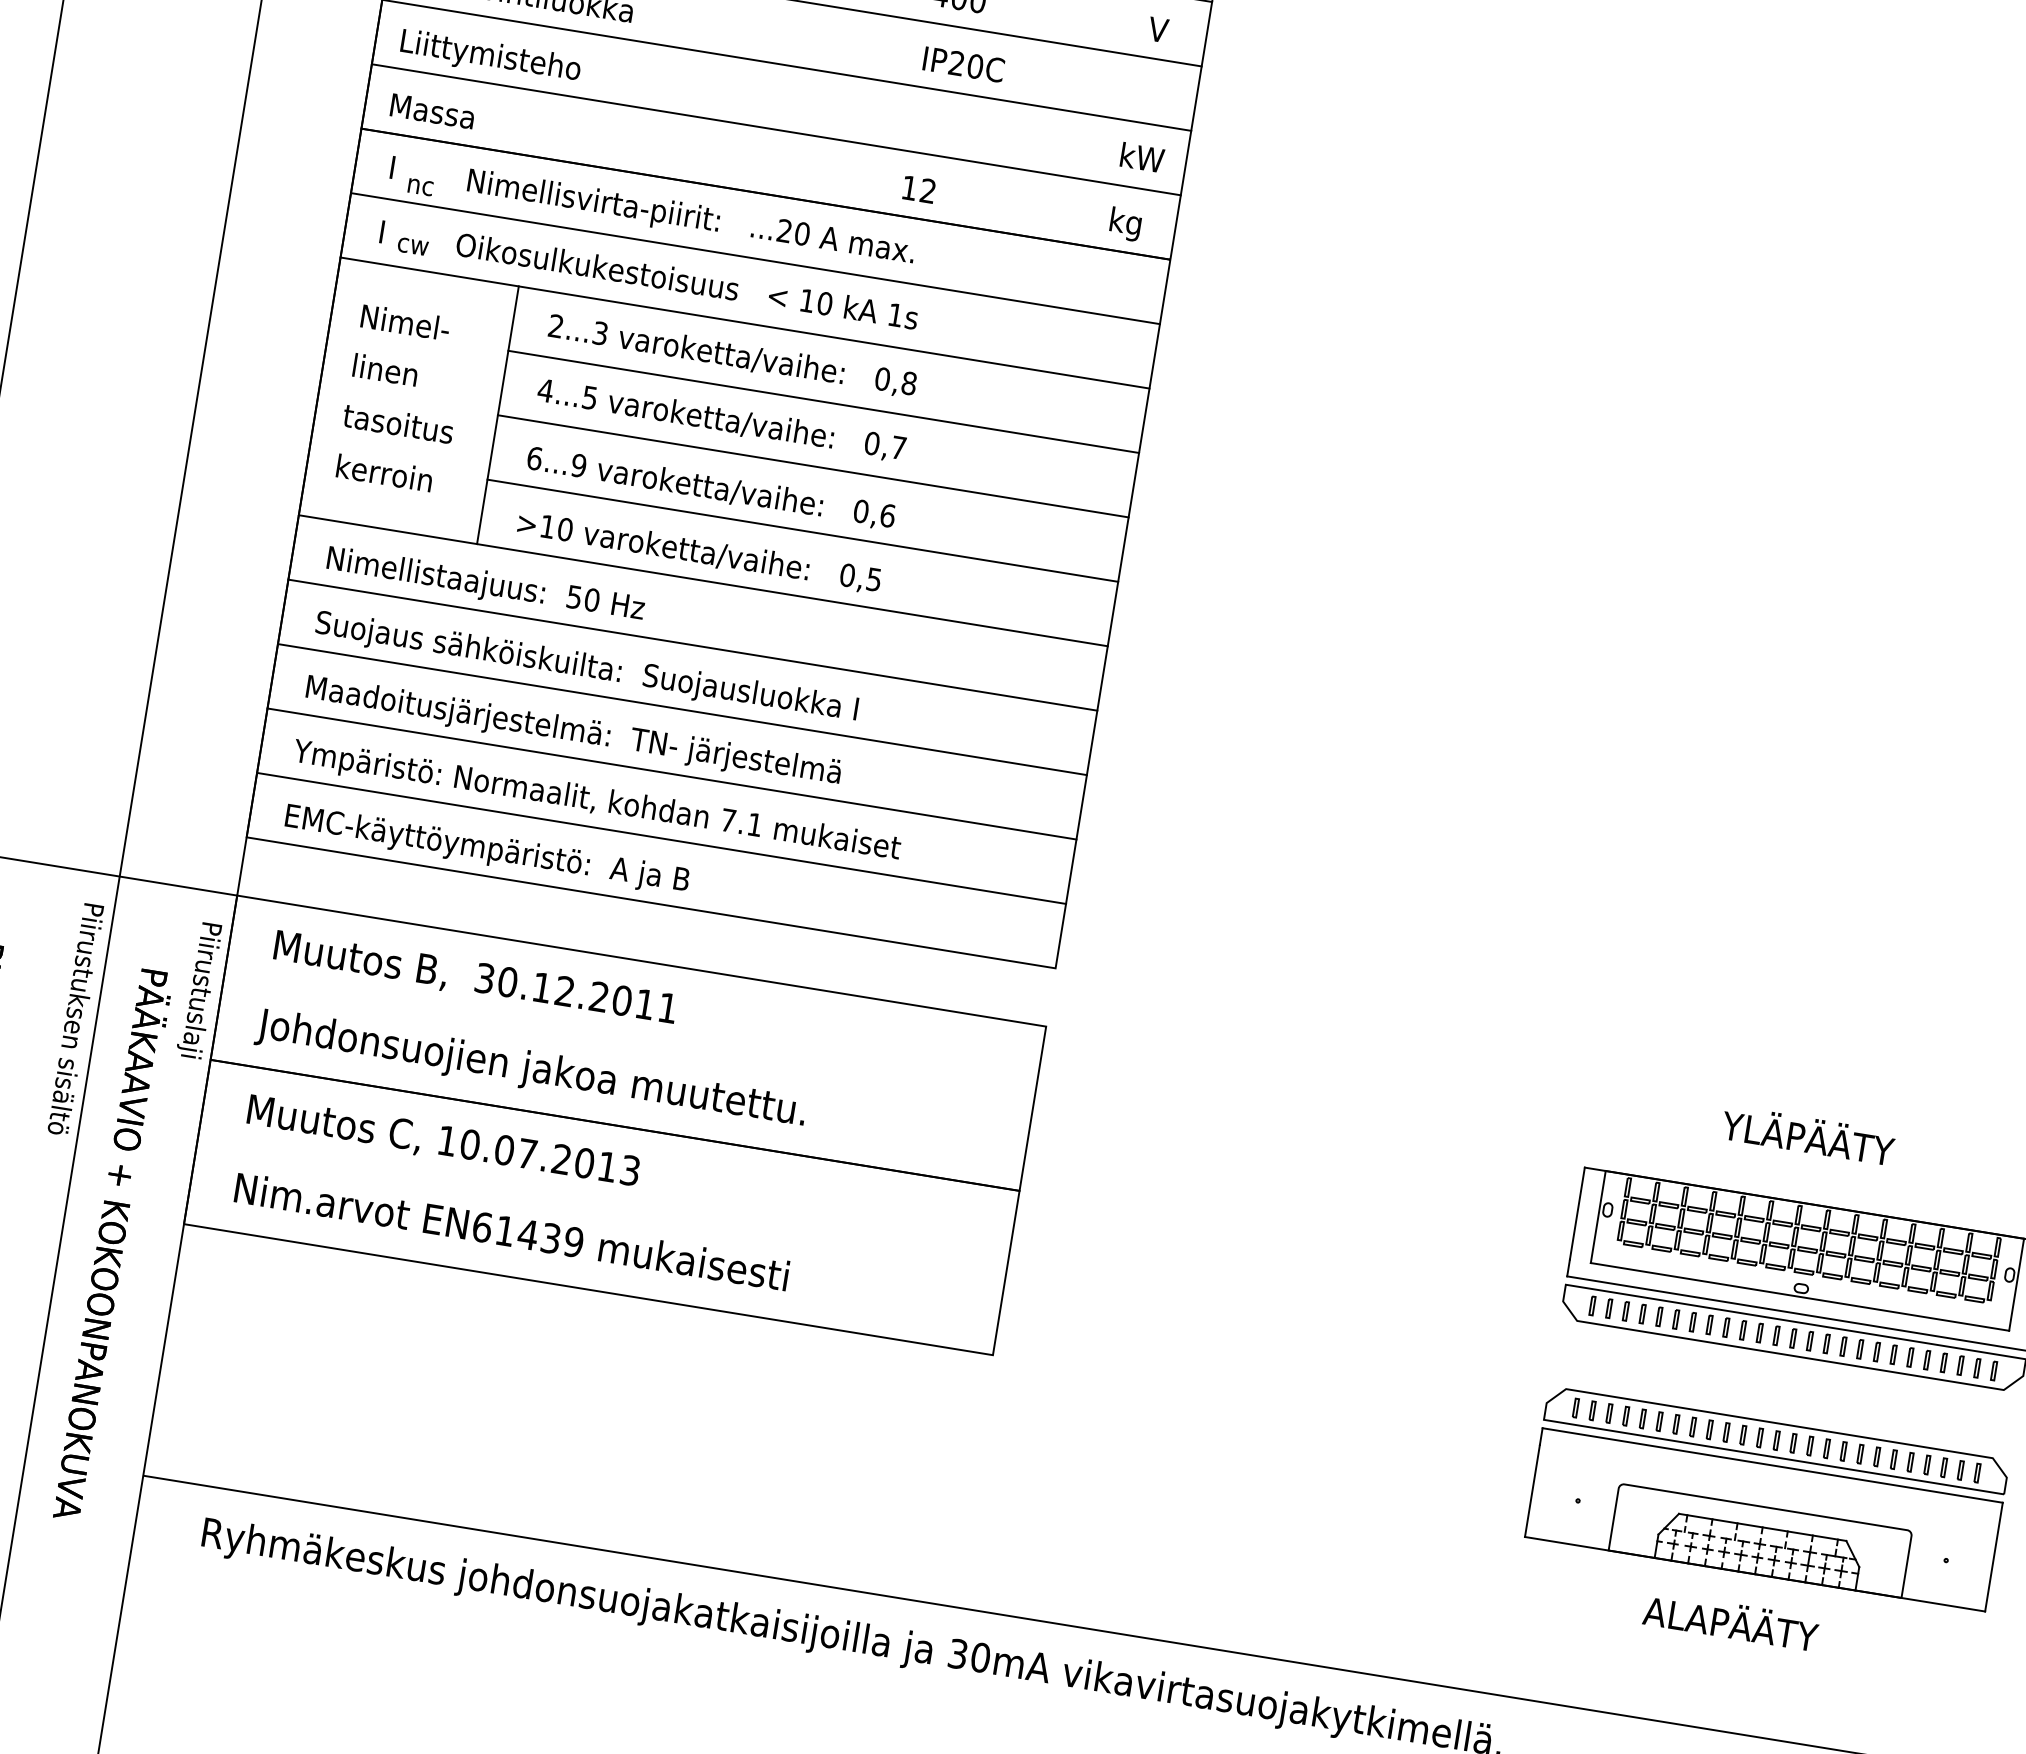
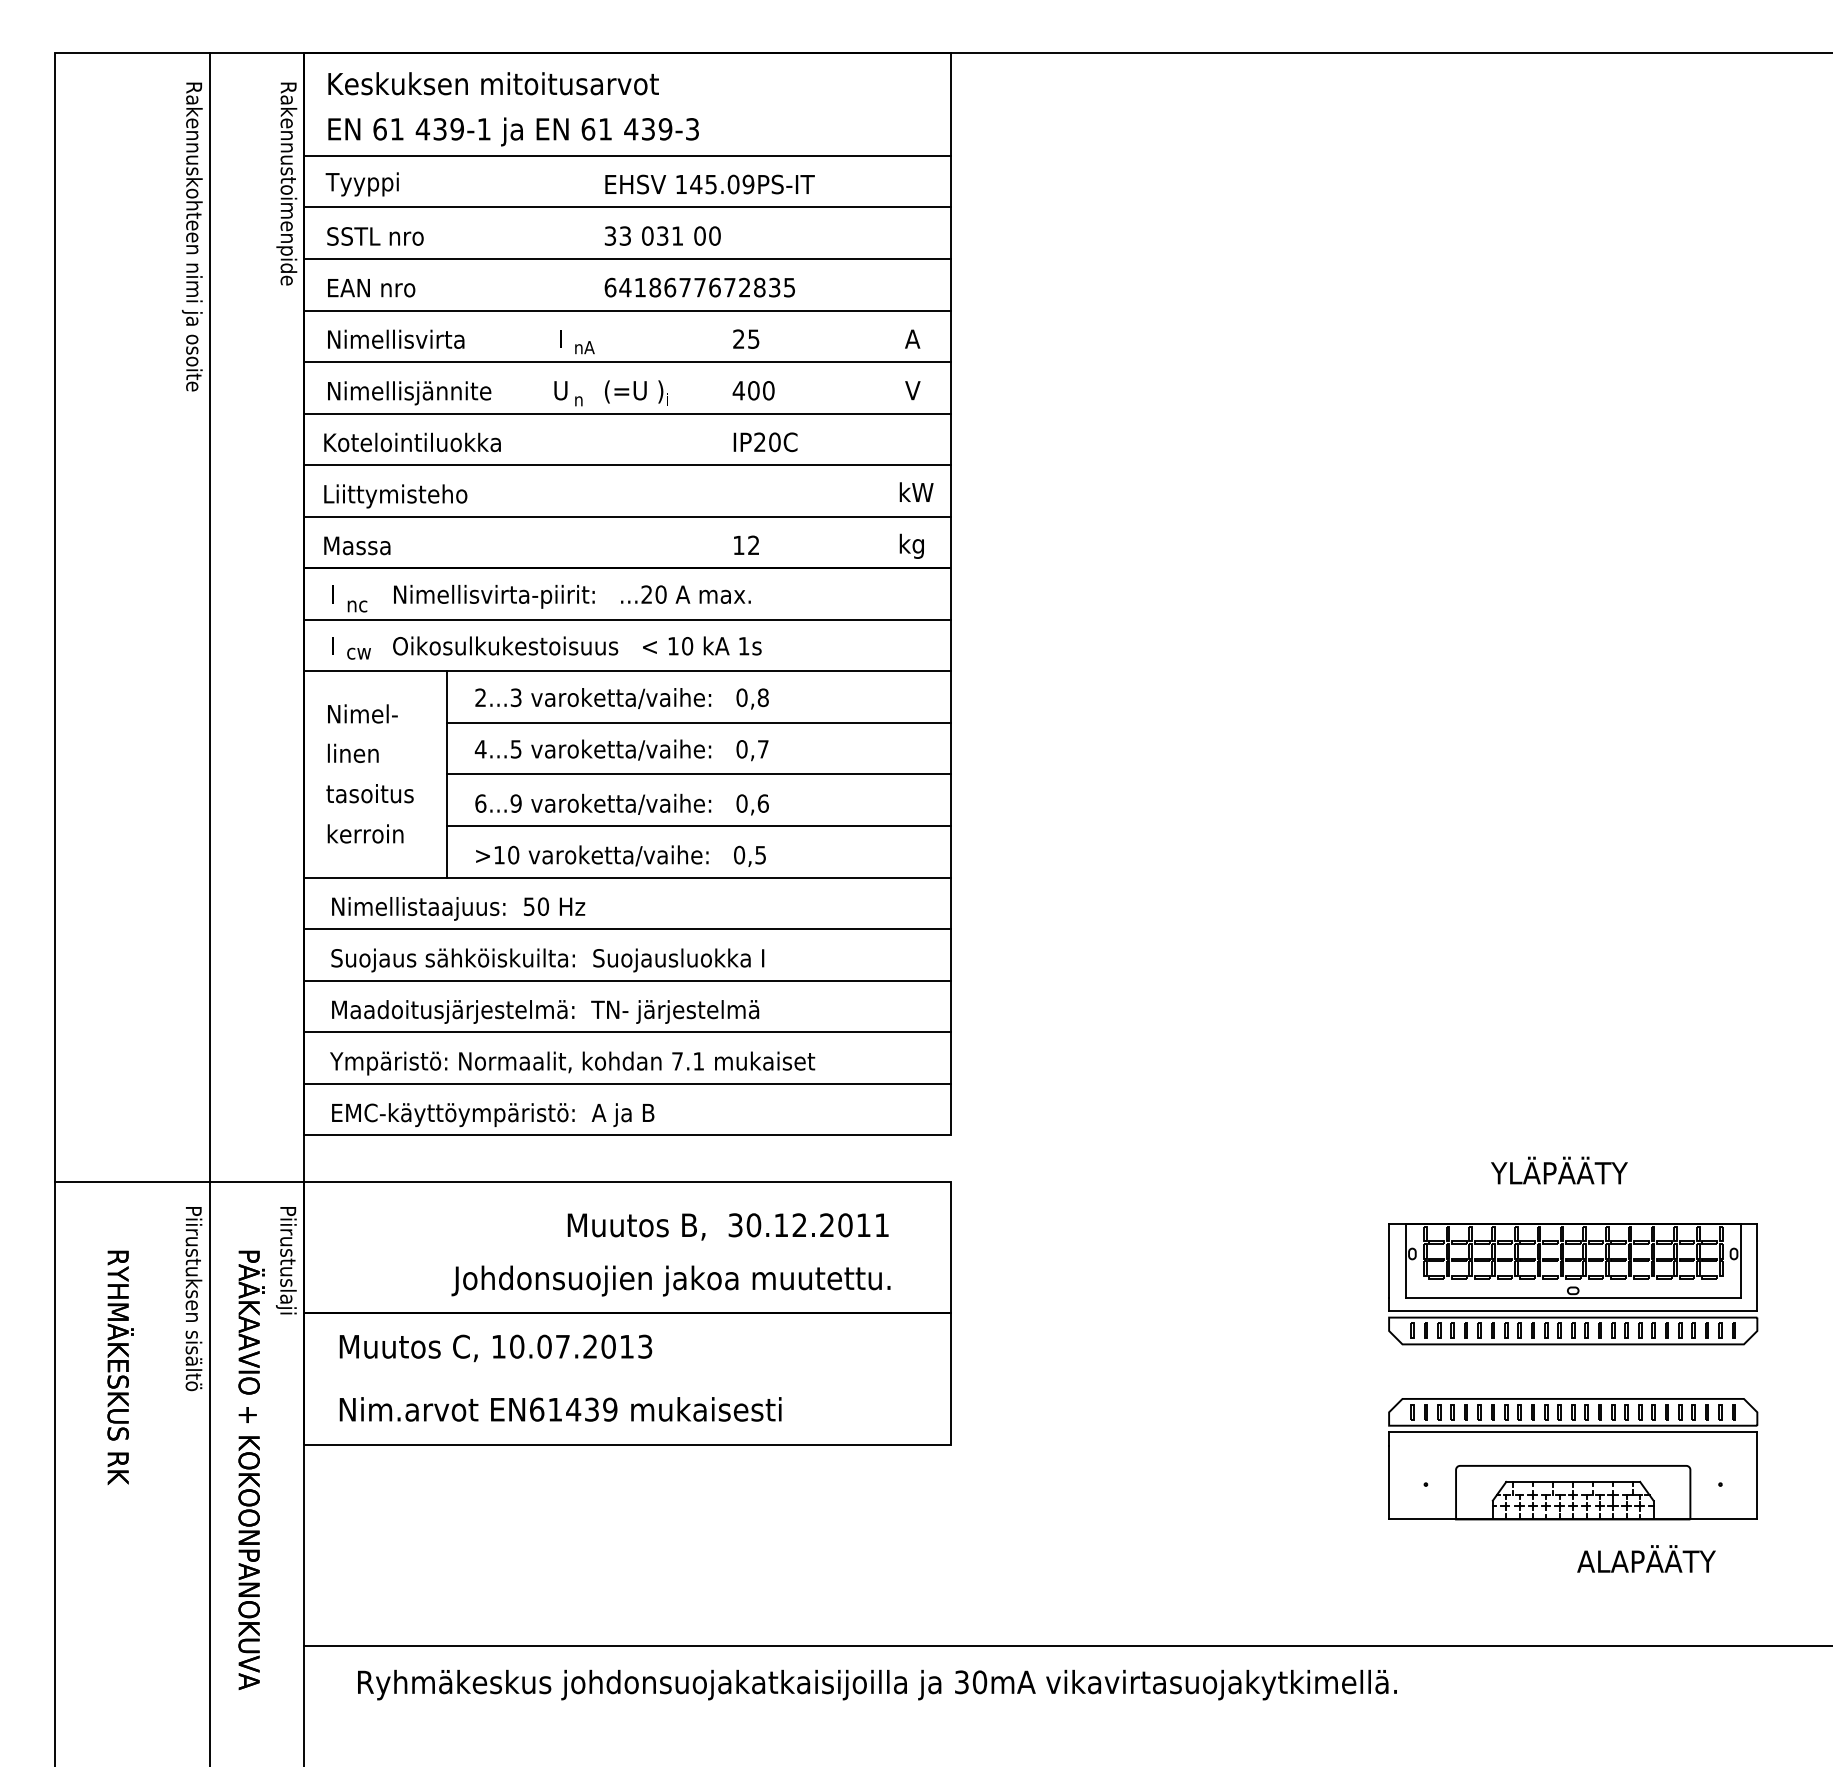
text: (474, 978) -> (727, 1226), moved
text: (530, 1069) -> (670, 1280), moved
text: (1731, 1620) -> (1646, 1558), moved

